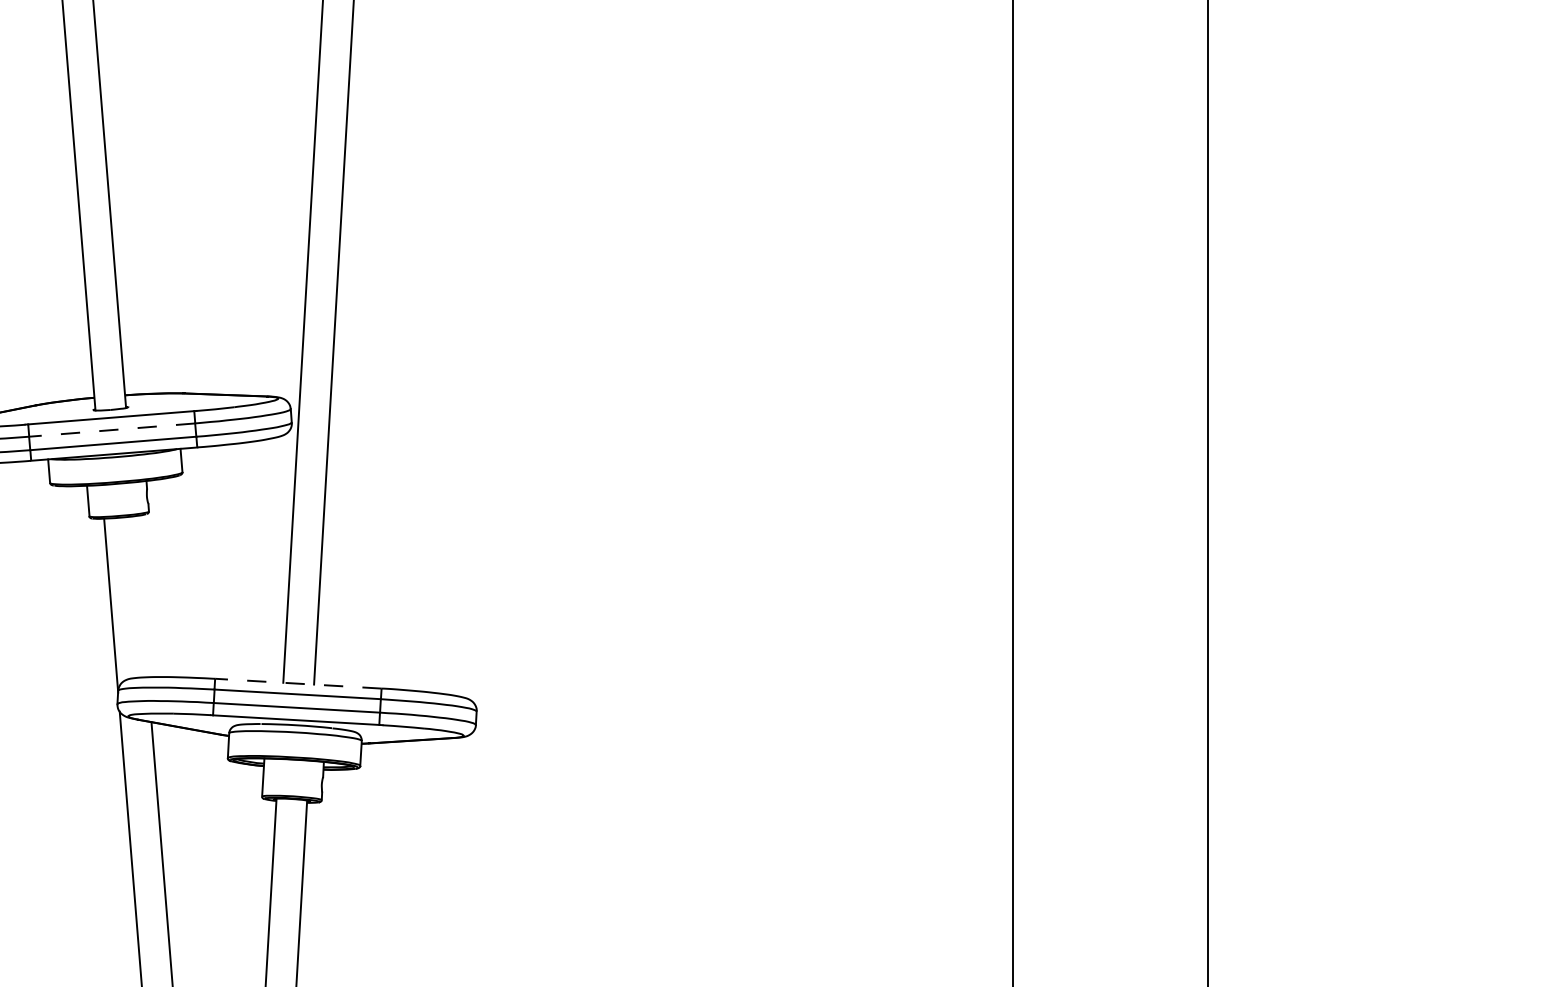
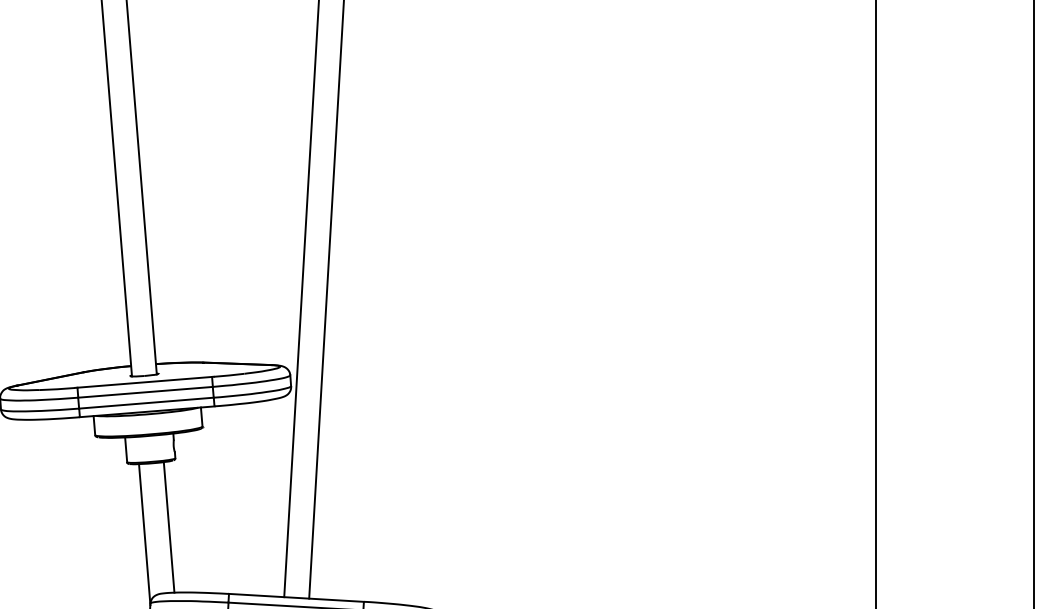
line: (111, 430) -> (144, 392), dashed -> solid
line: (140, 596) -> (168, 527), added
line: (297, 683) -> (295, 597), dashed -> solid

